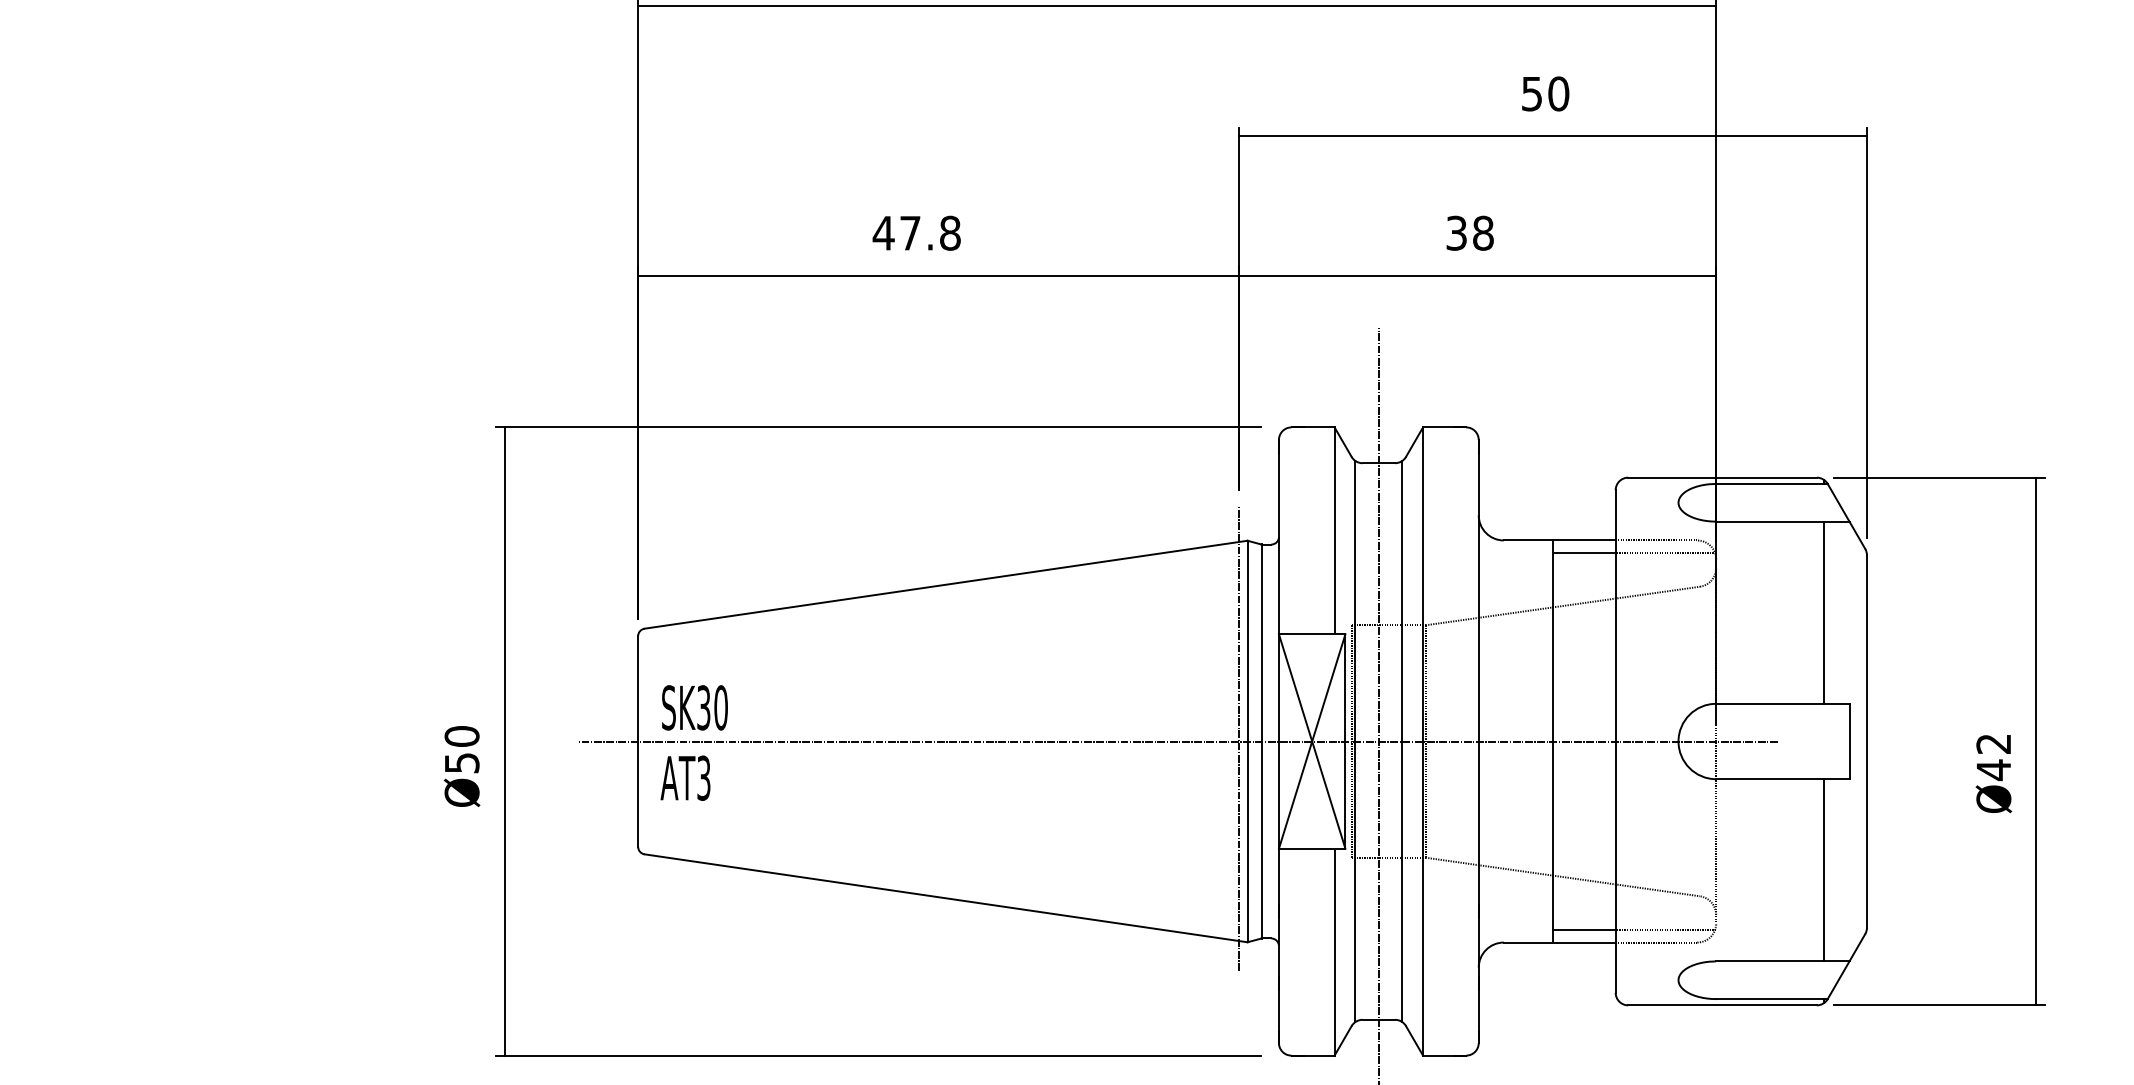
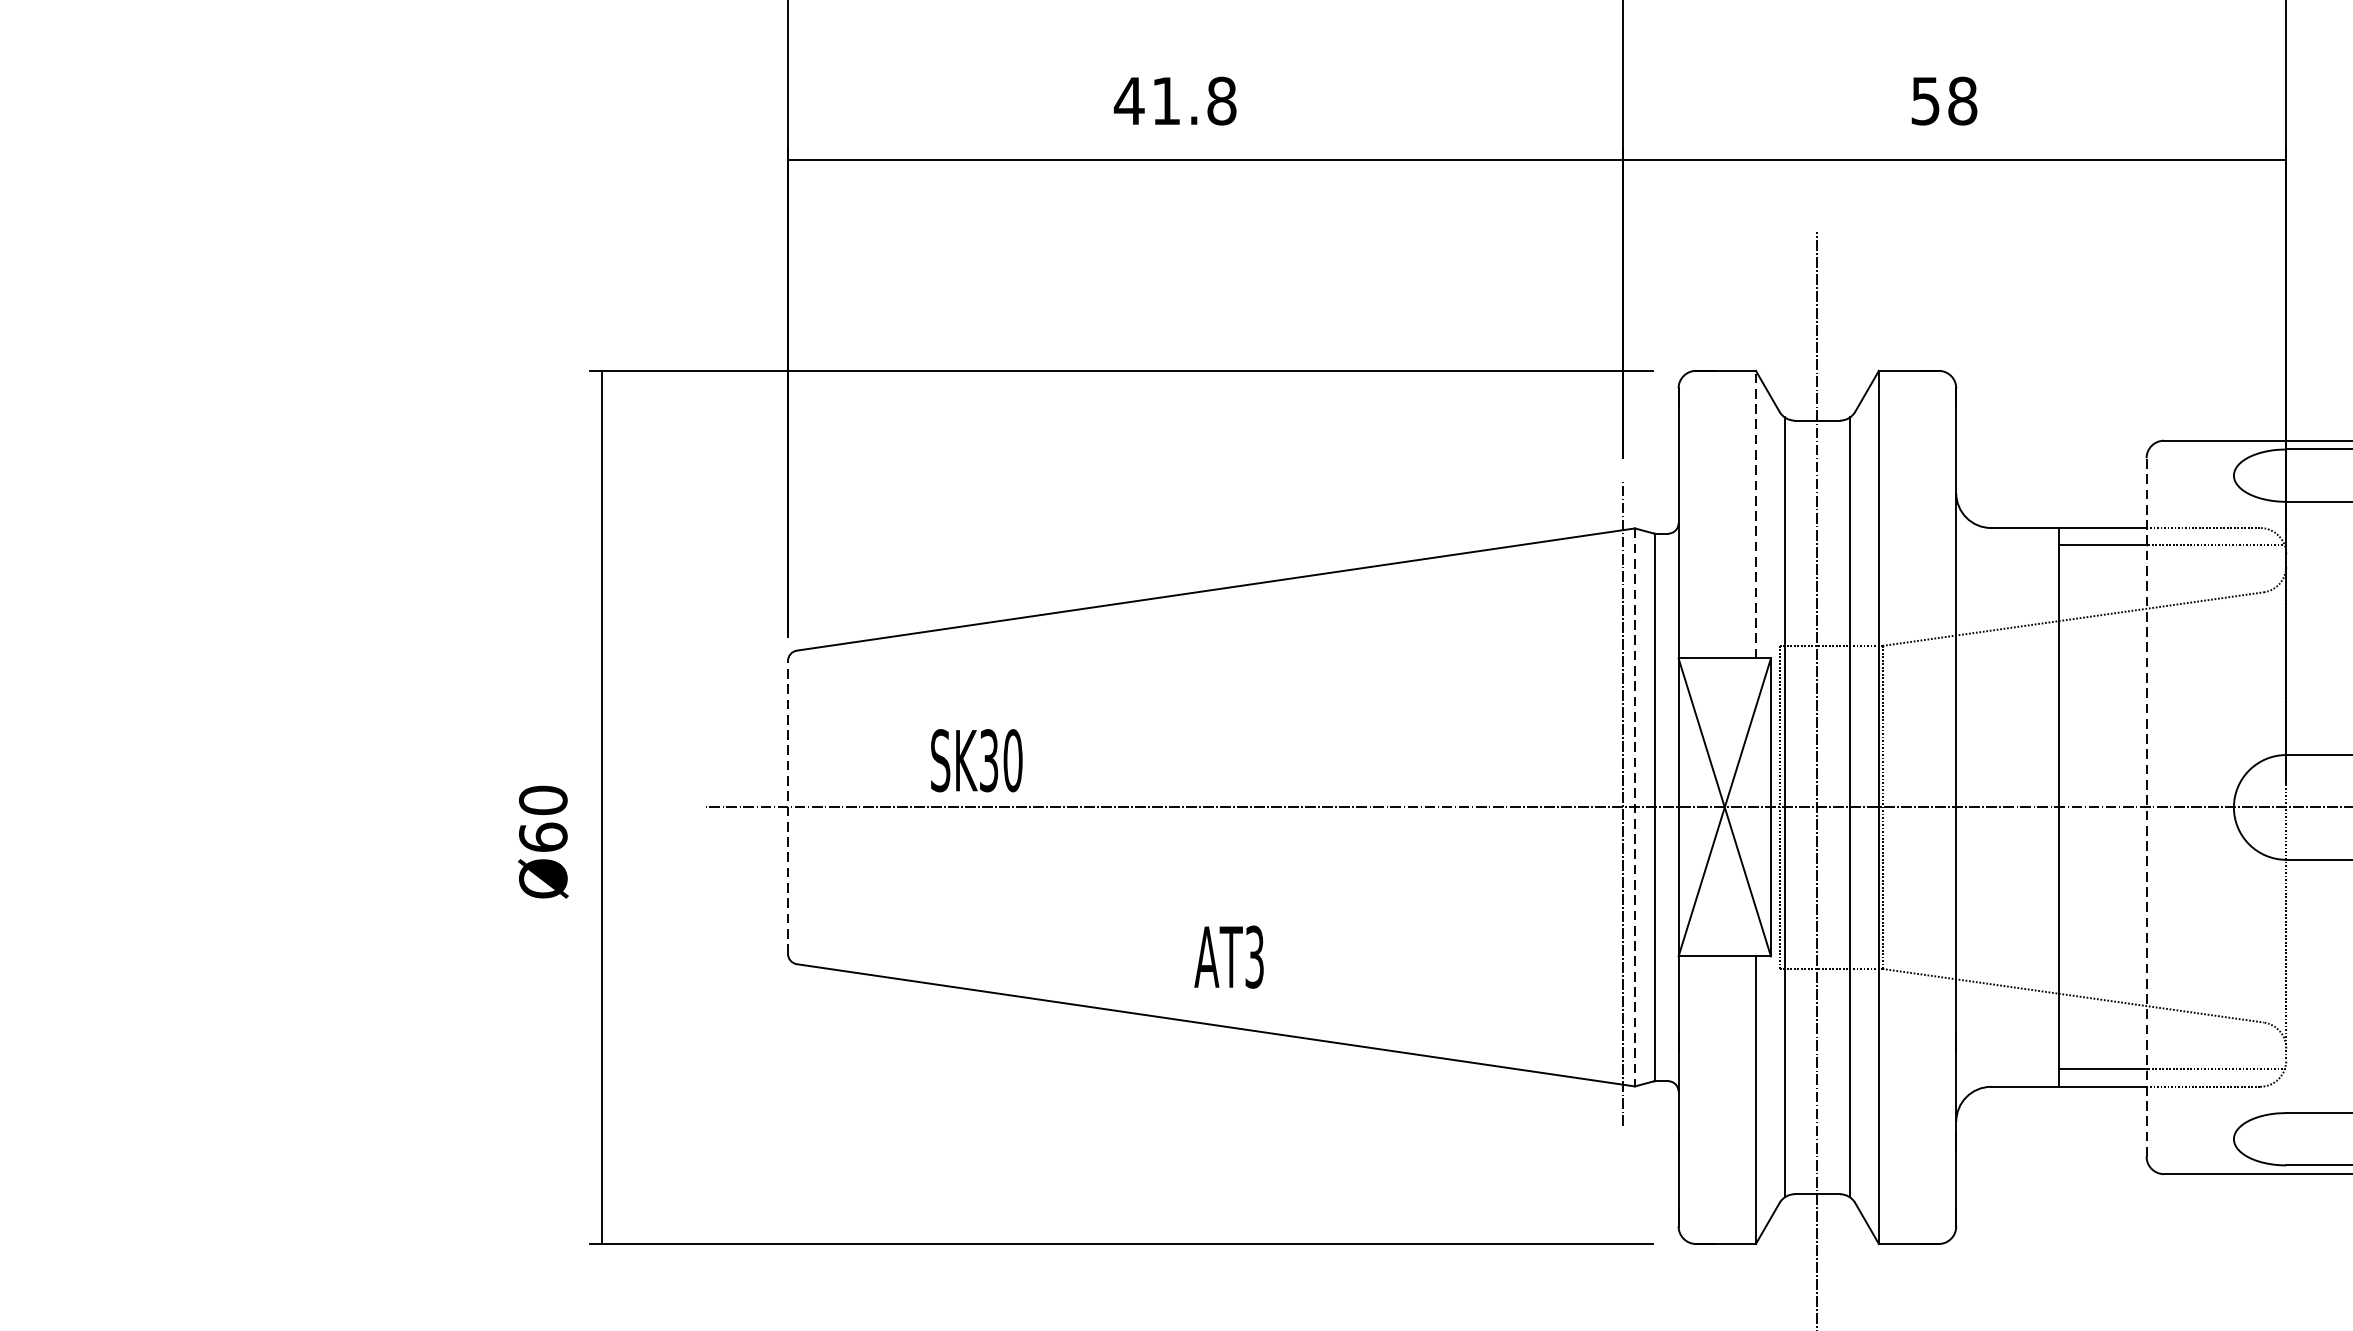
text: (1456, 232) -> (1925, 100), 38 -> 58
text: (910, 233) -> (1166, 101), 47.8 -> 41.8
line: (1334, 530) -> (1755, 514), solid -> dashed
text: (694, 707) -> (976, 760), moved
line: (638, 741) -> (788, 807), solid -> dashed
line: (1247, 741) -> (1634, 807), solid -> dashed
line: (1615, 741) -> (2146, 807), solid -> dashed
text: (461, 762) -> (542, 836), Ø50 -> Ø60
text: (685, 777) -> (1229, 956), moved

